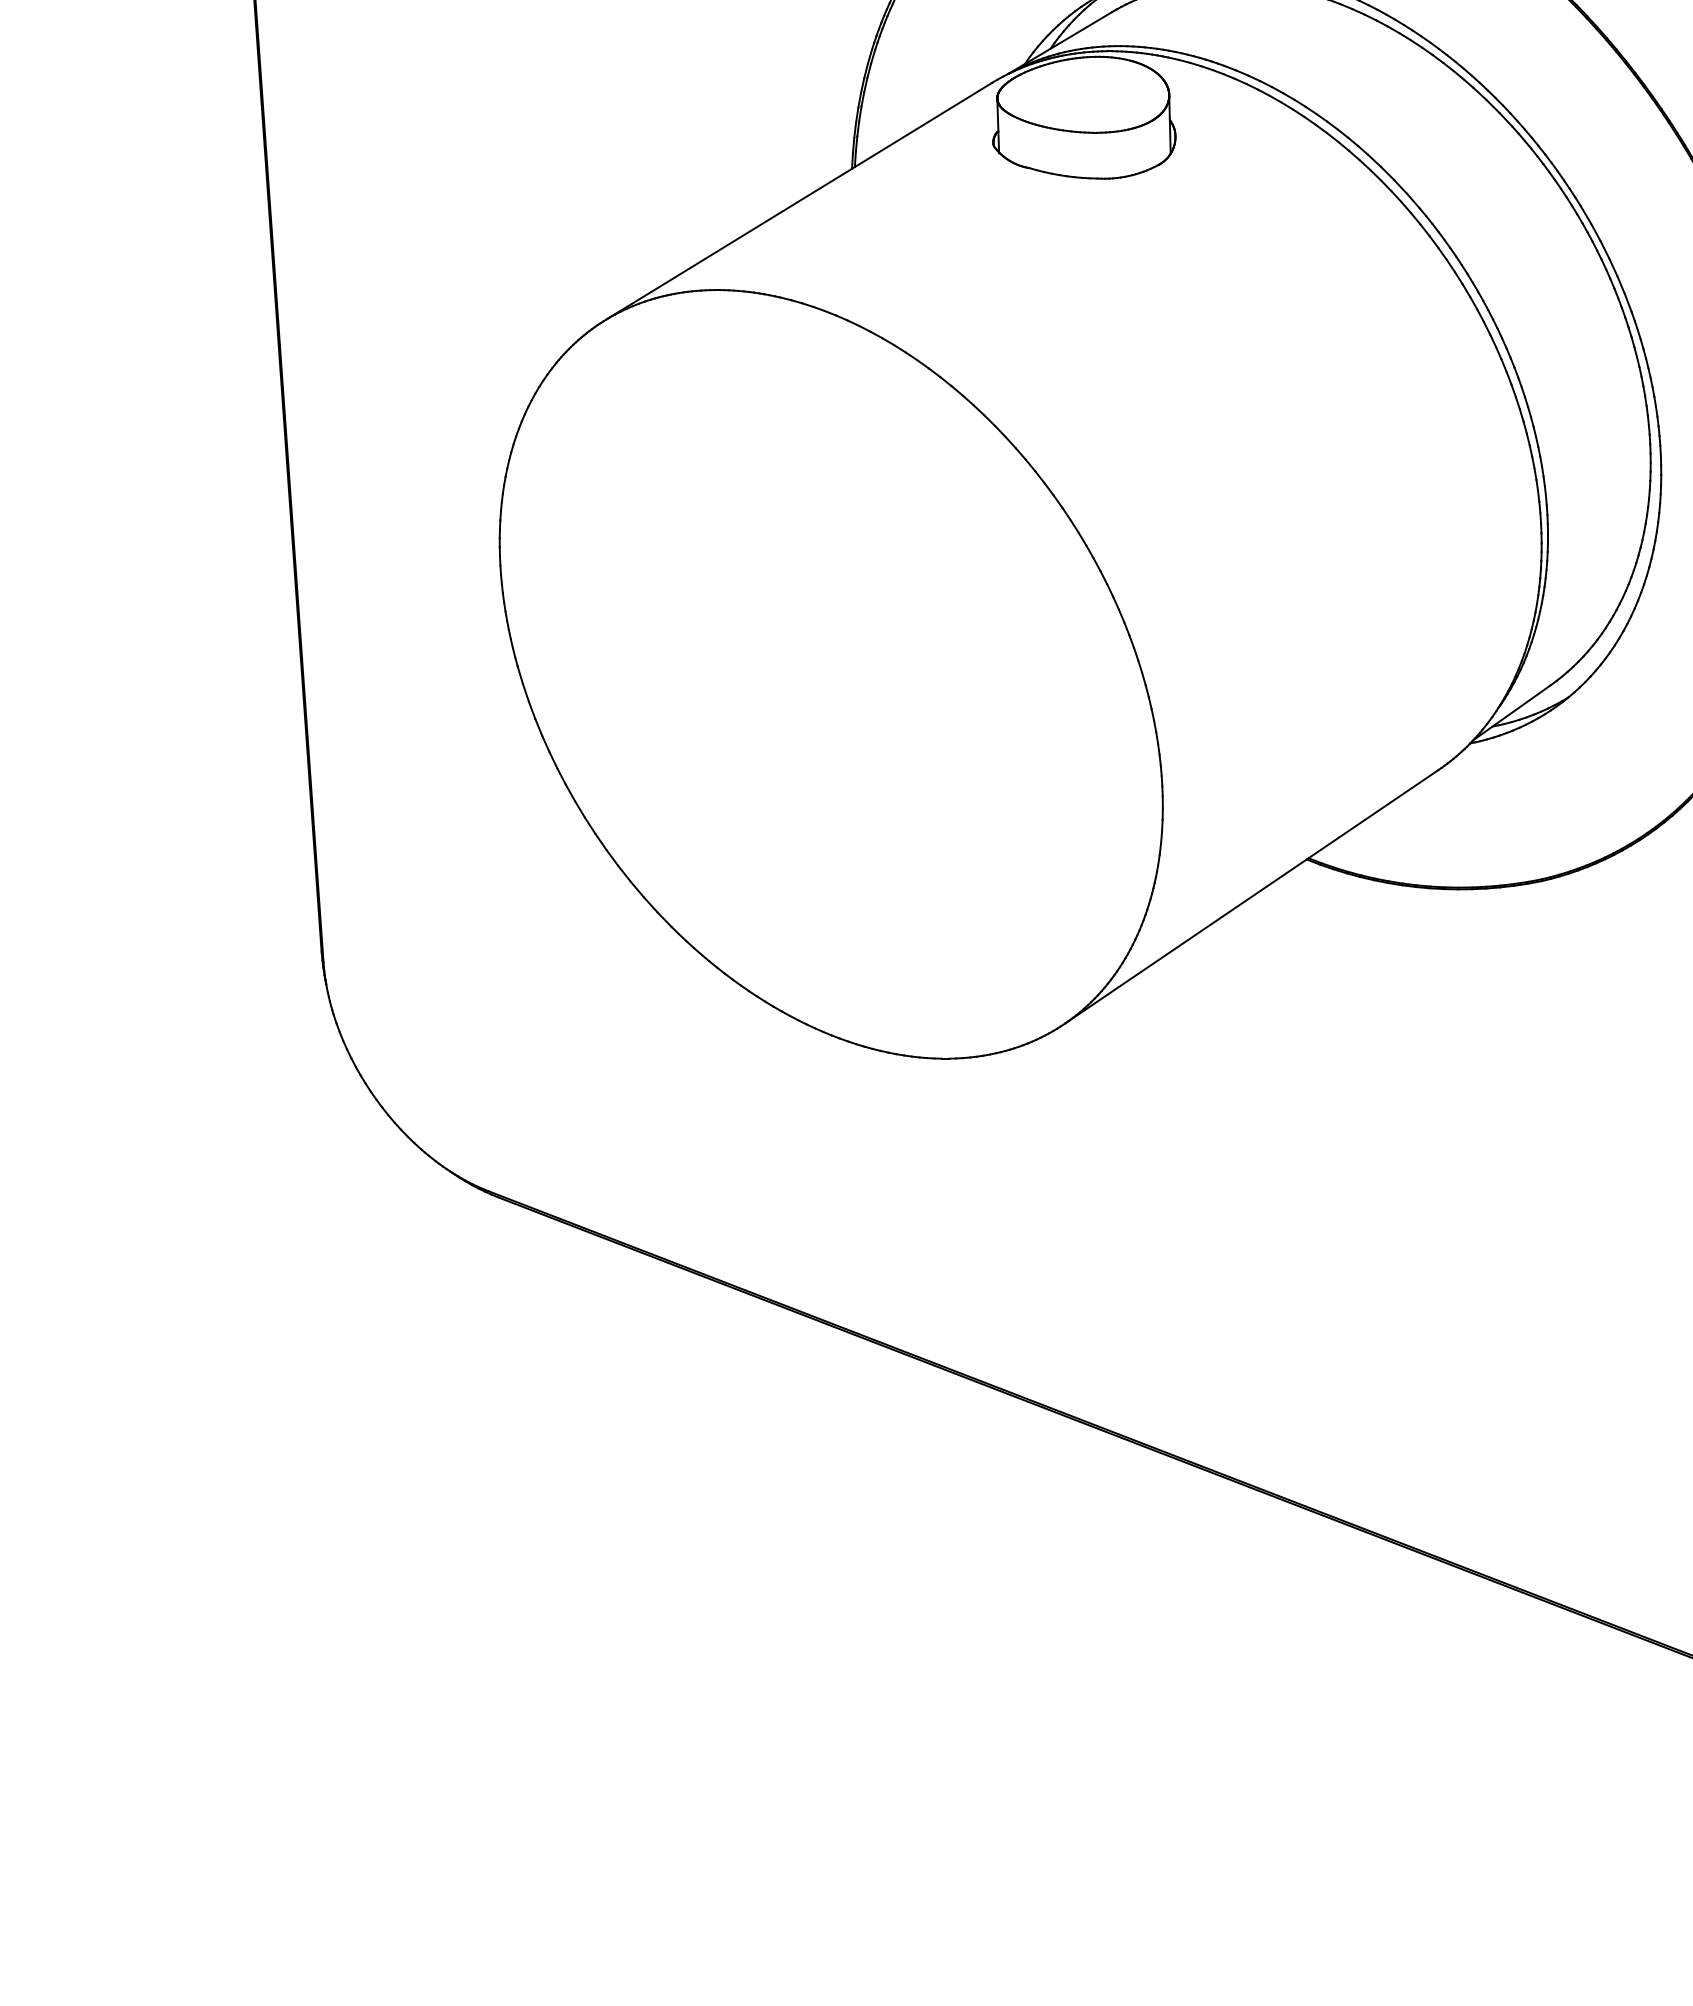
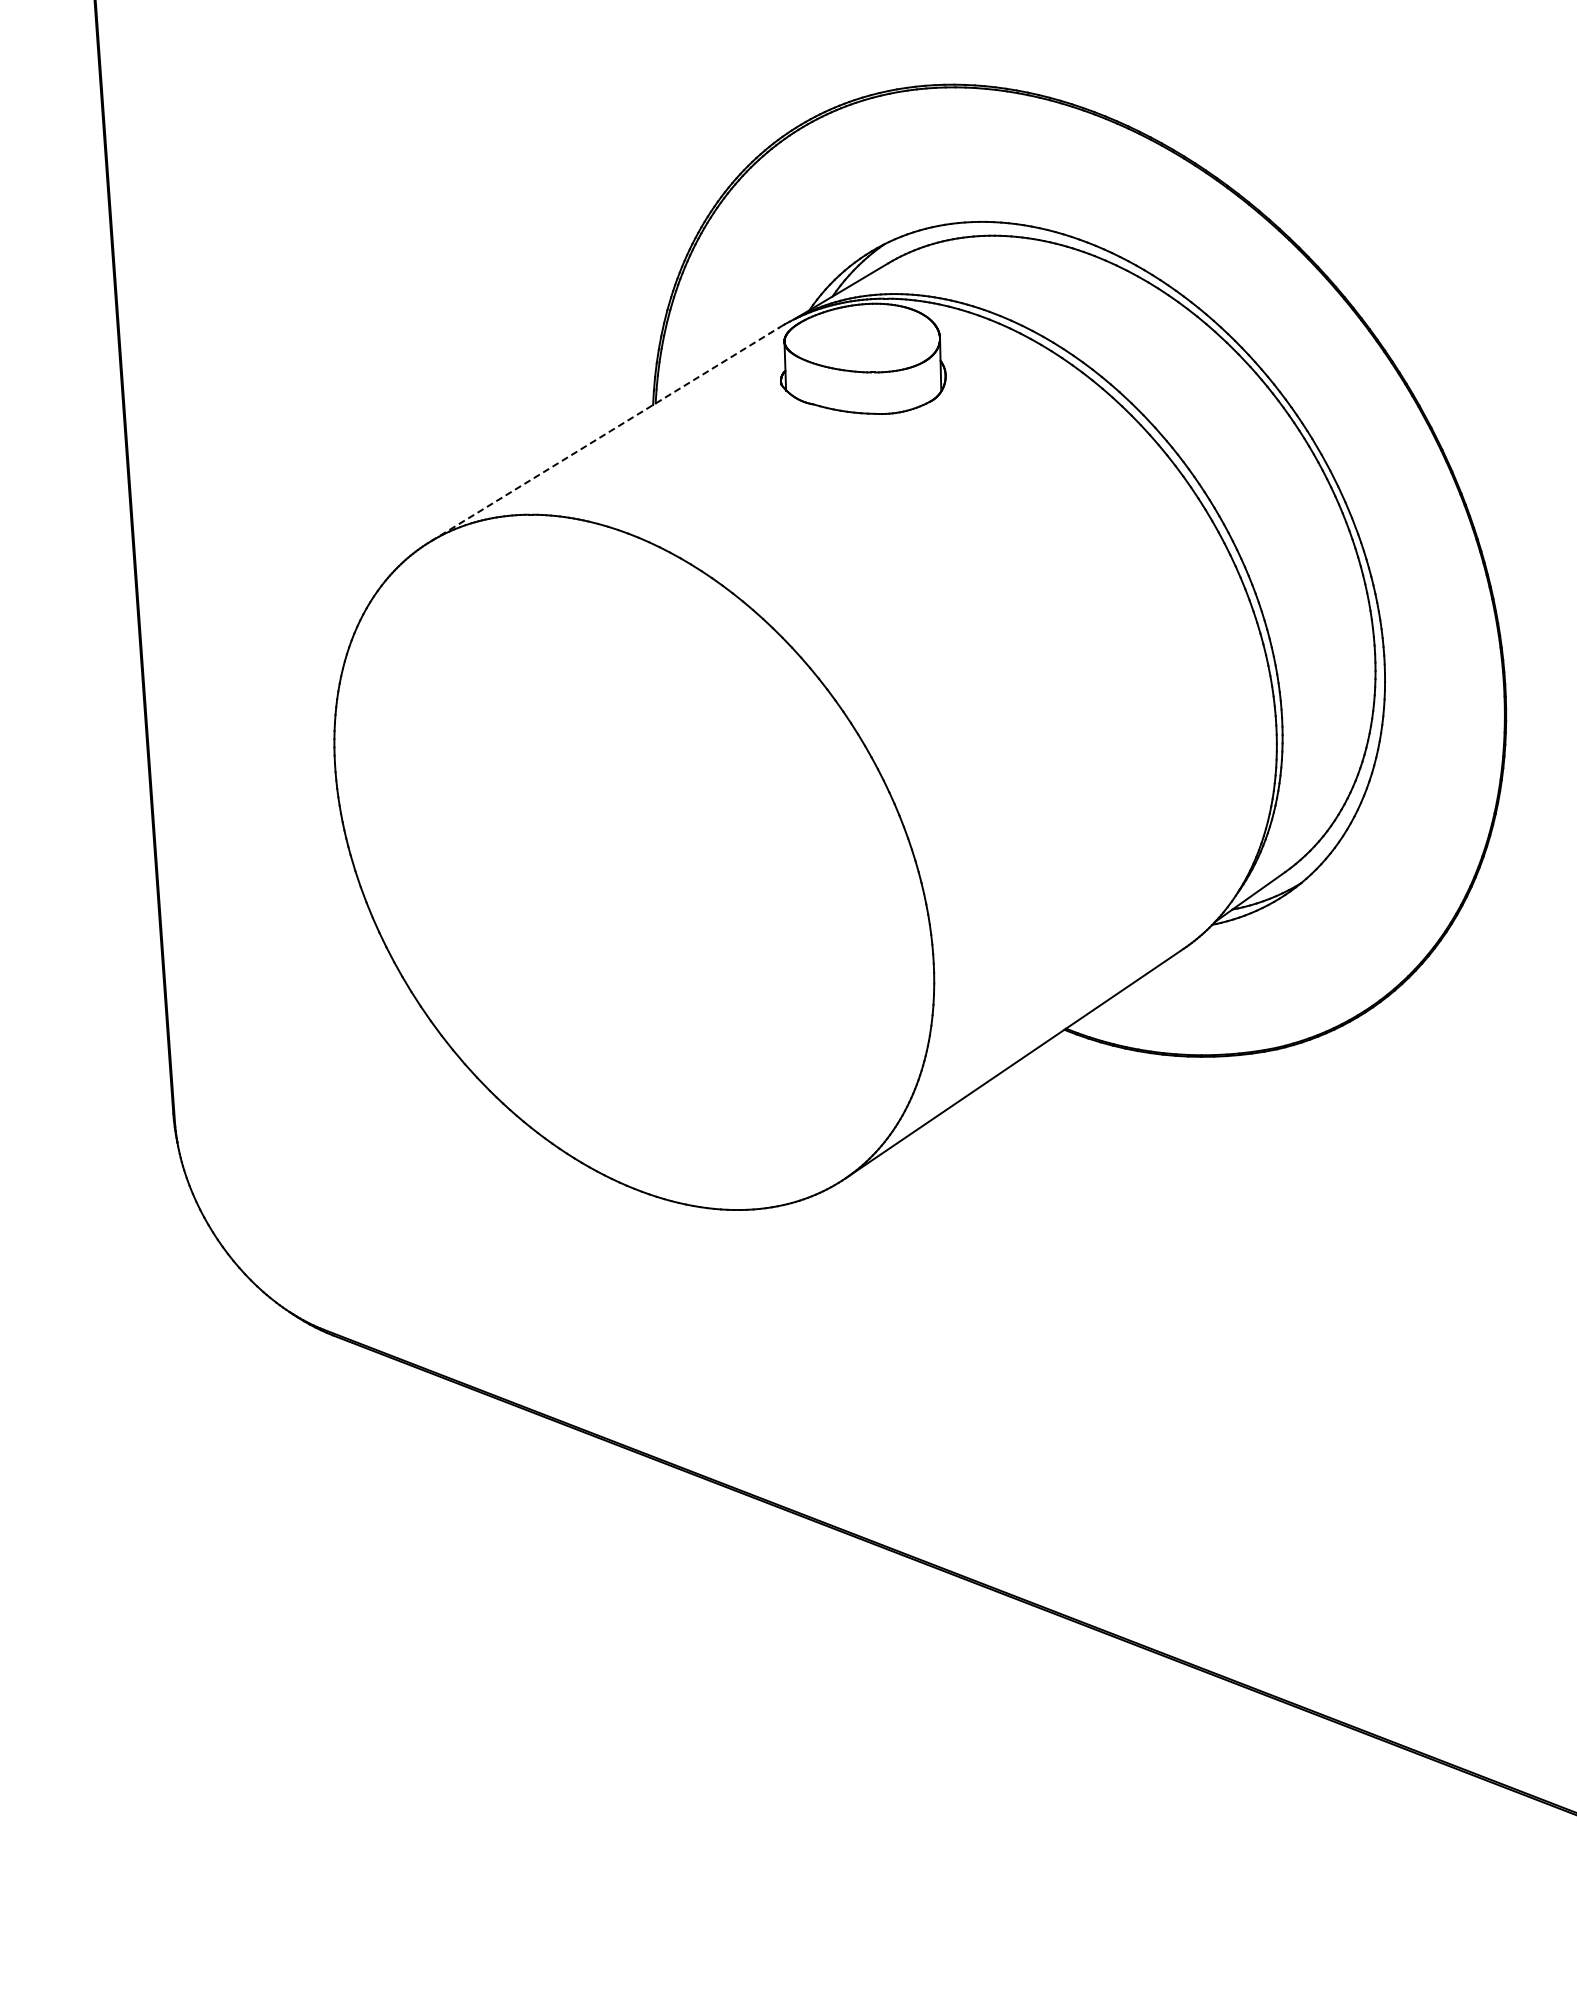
line: (799, 201) -> (605, 434), solid -> dashed

